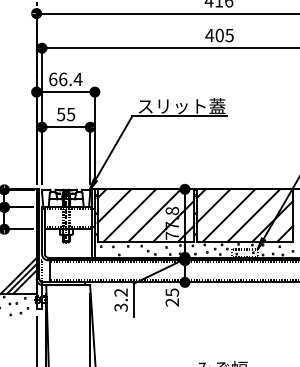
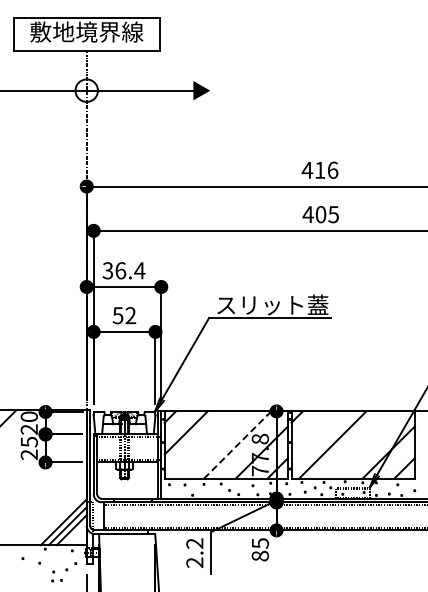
text: (52, 79) -> (107, 270), 66.4 -> 36.4
text: (70, 114) -> (130, 315), 55 -> 52
line: (213, 205) -> (312, 432), removed
line: (129, 215) -> (205, 444), removed
line: (253, 215) -> (364, 444), removed
line: (154, 216) -> (237, 445), solid -> dashed
text: (171, 302) -> (259, 555), 25 -> 85
part: (12, 303) -> (56, 580), moved
text: (120, 307) -> (194, 562), 3.2 -> 2.2

